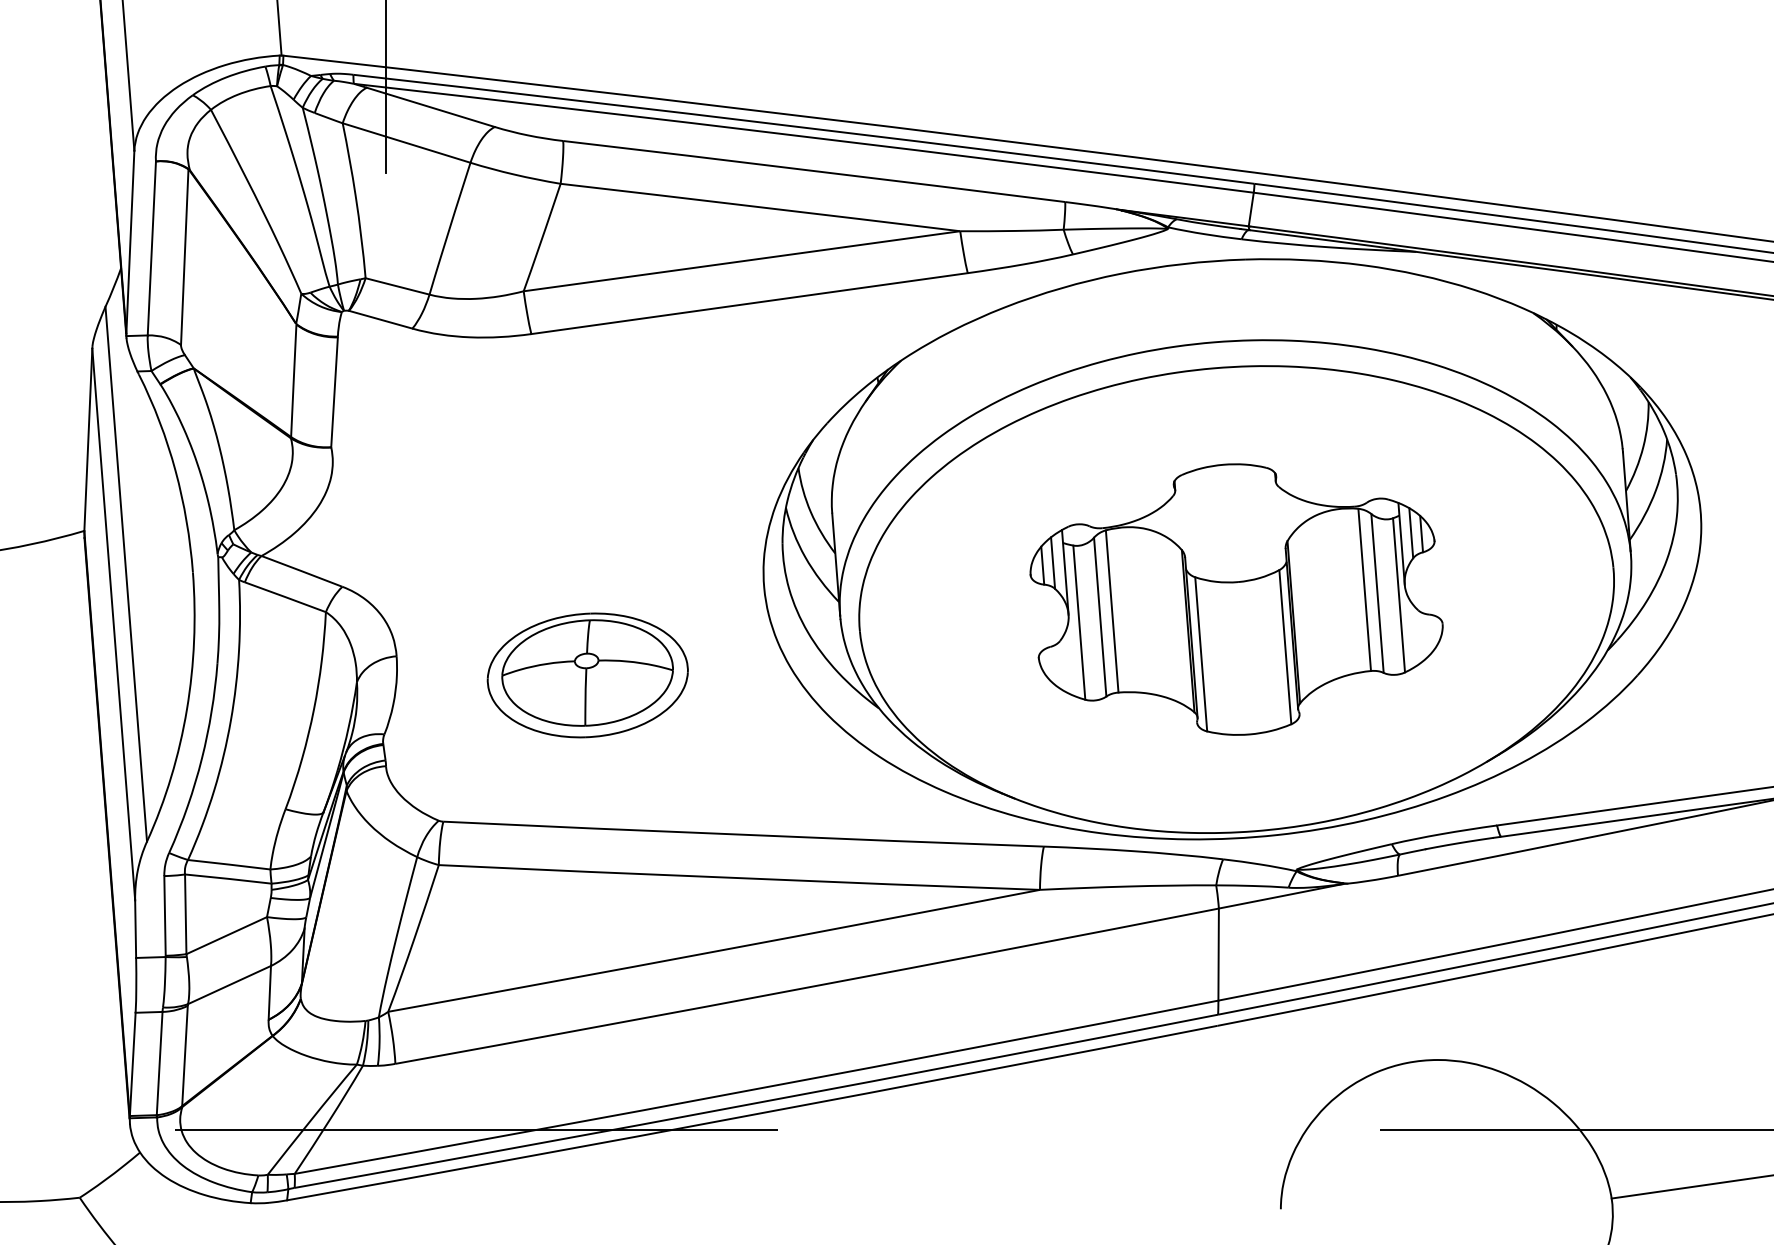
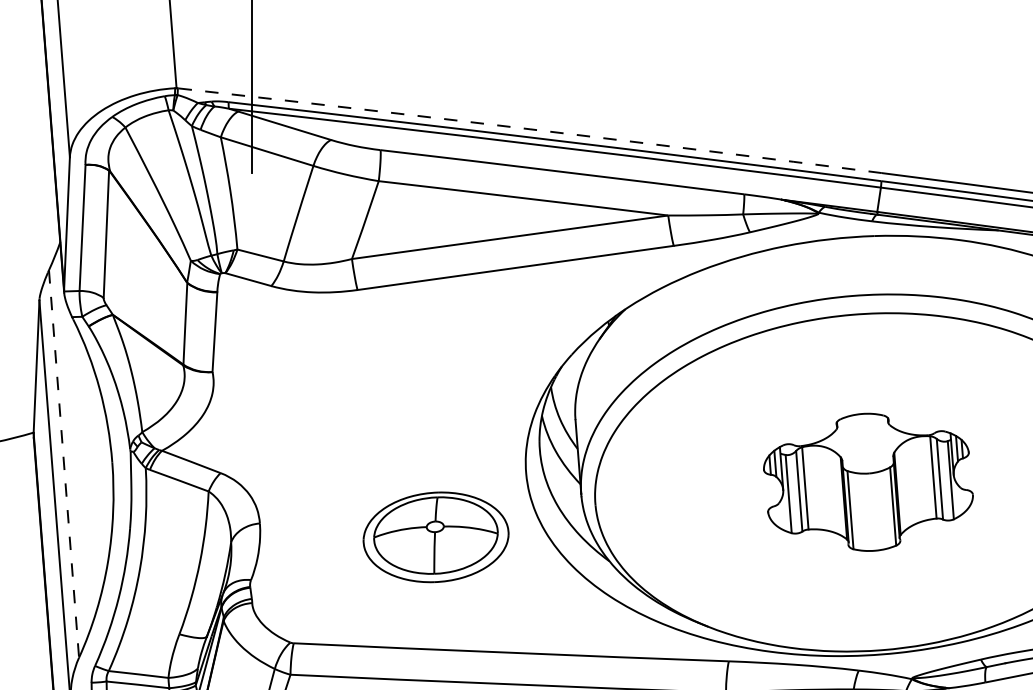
arc: (769, 112) -> (530, 129), solid -> dashed
line: (126, 574) -> (64, 464), solid -> dashed
part: (1236, 599) -> (868, 482), size x0.7
part: (587, 675) -> (435, 537), moved

